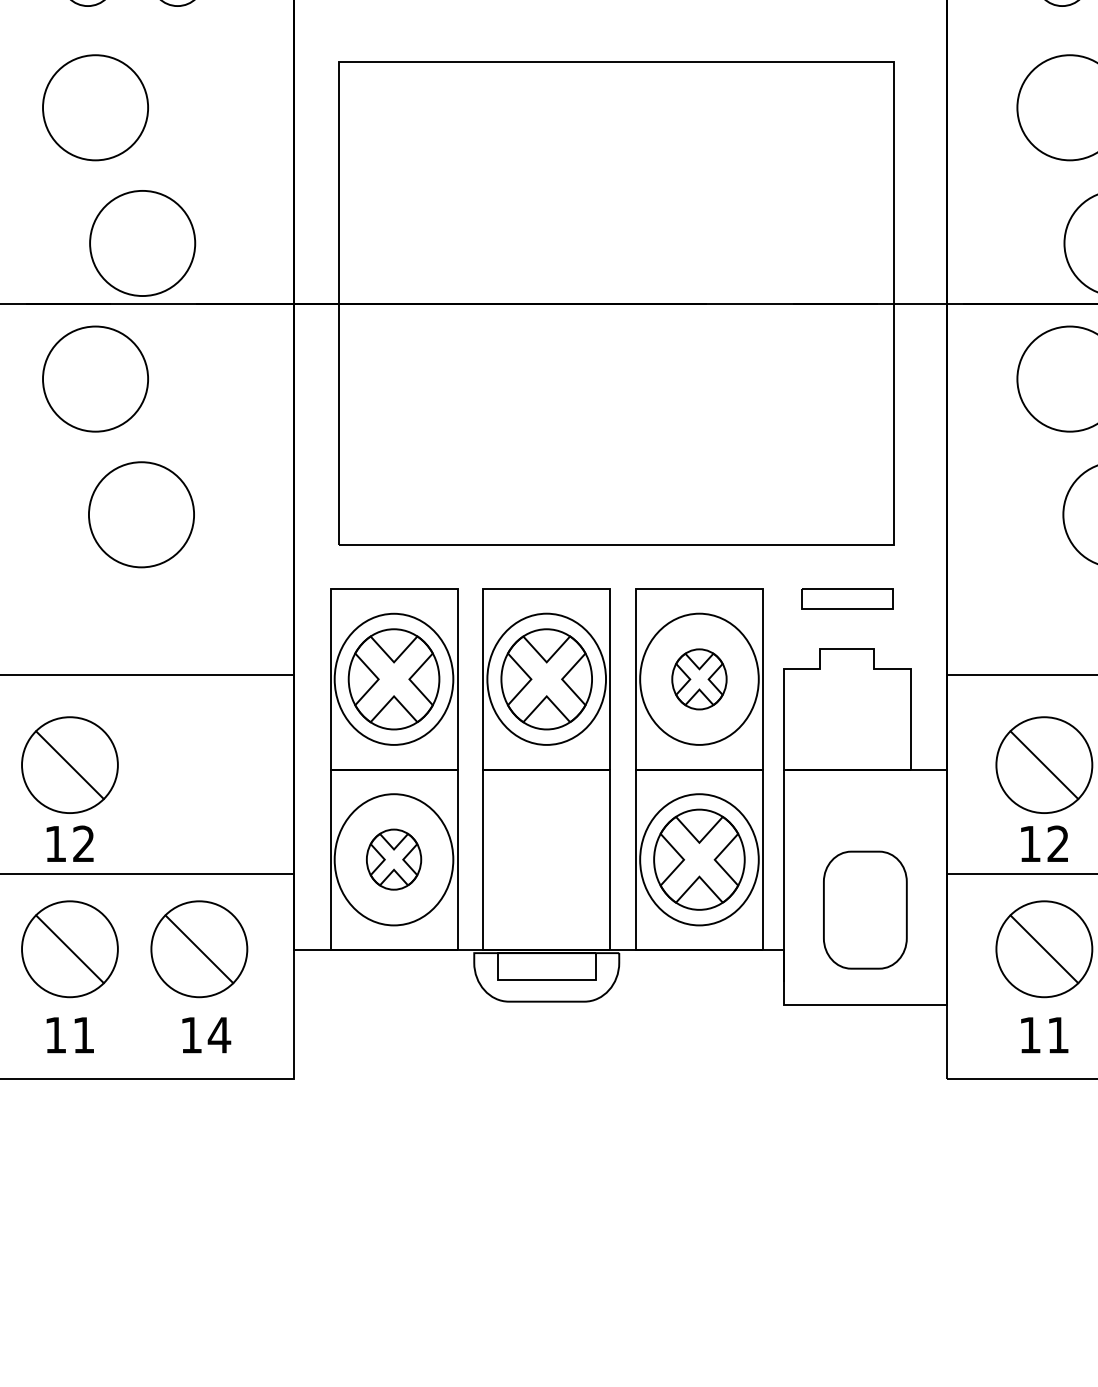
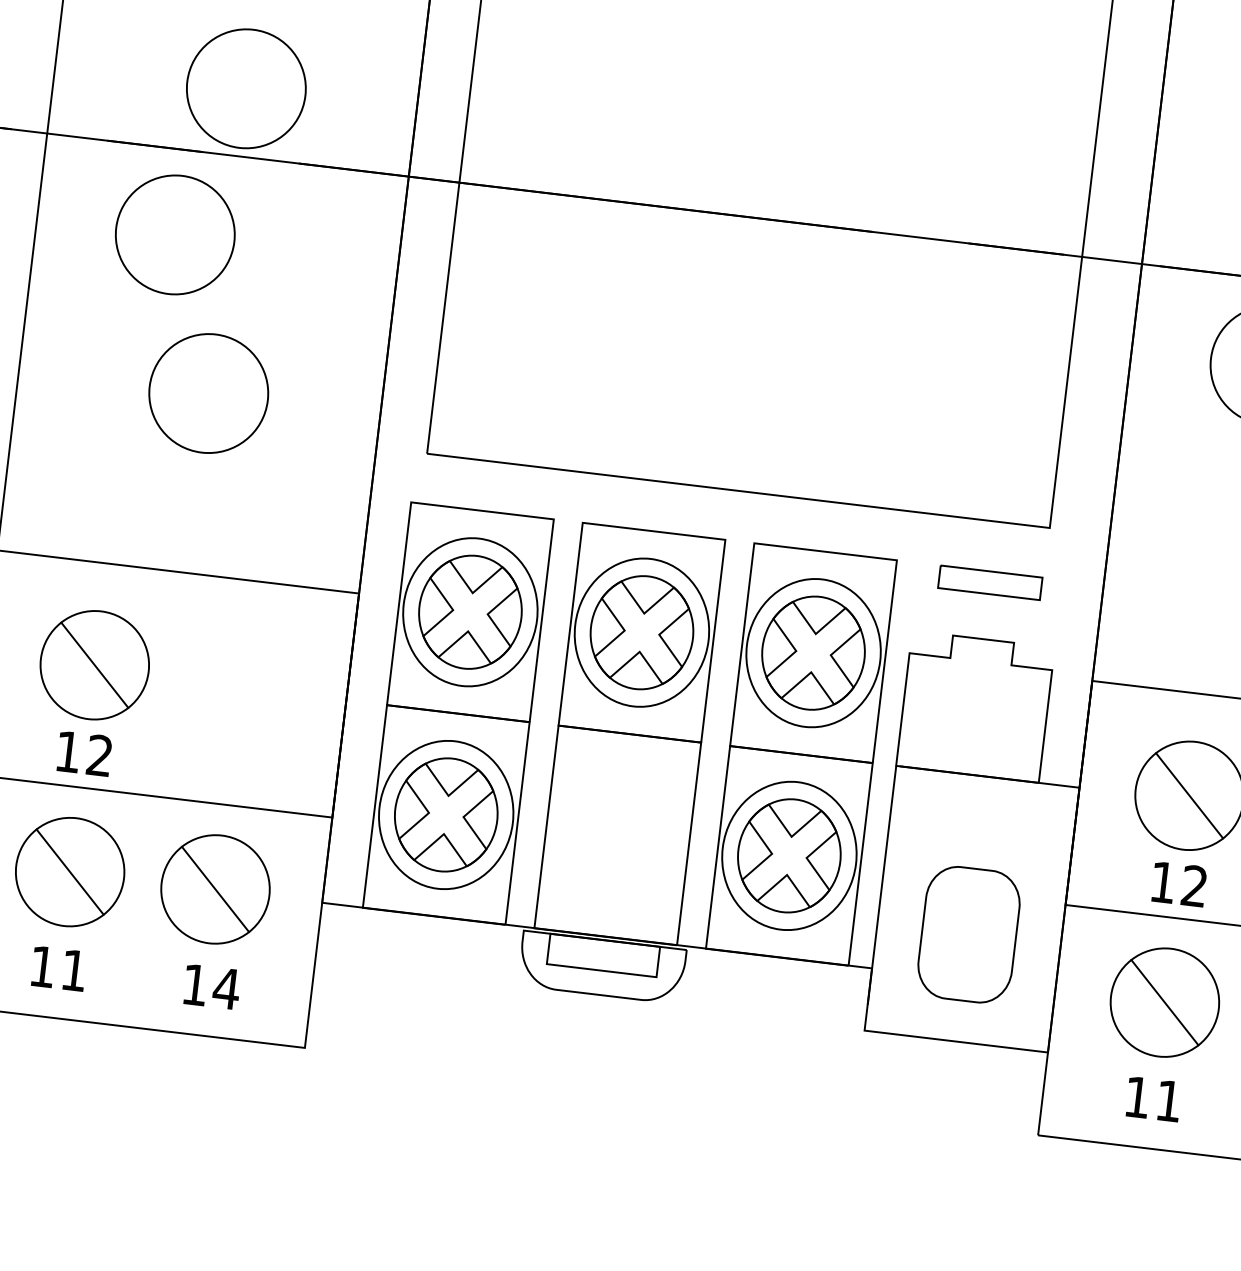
part: (699, 679) -> (813, 653), size x1.67
part: (393, 859) -> (445, 814), size x1.67

